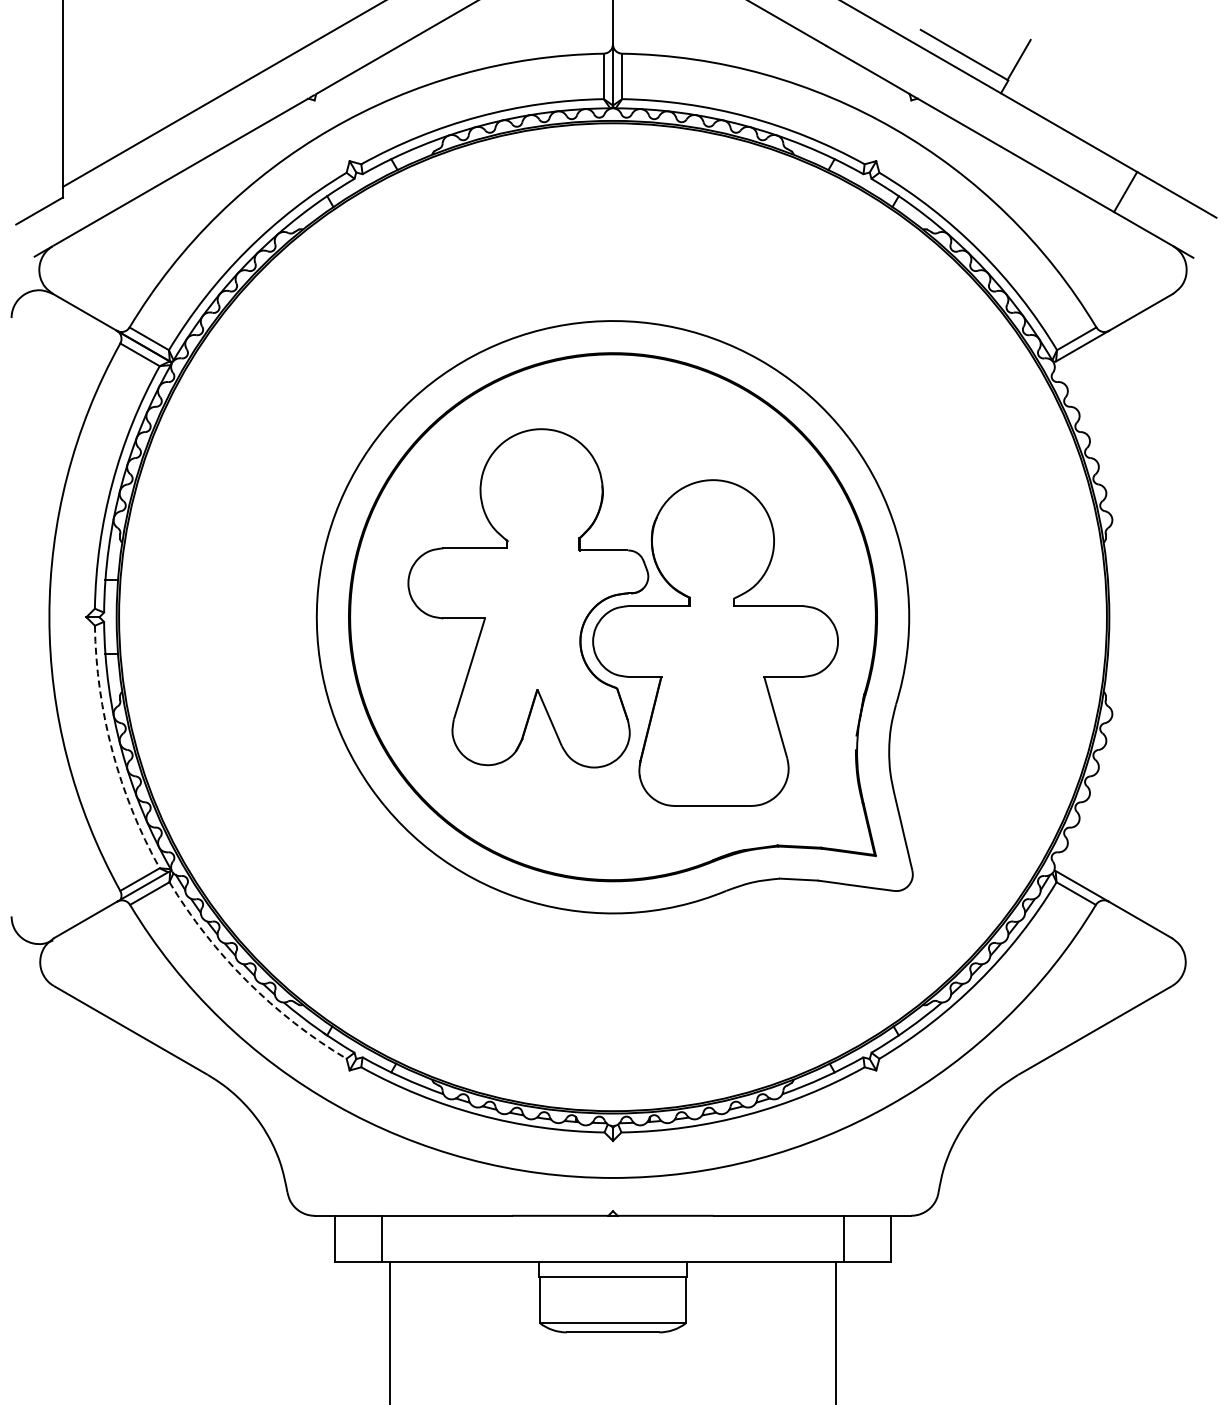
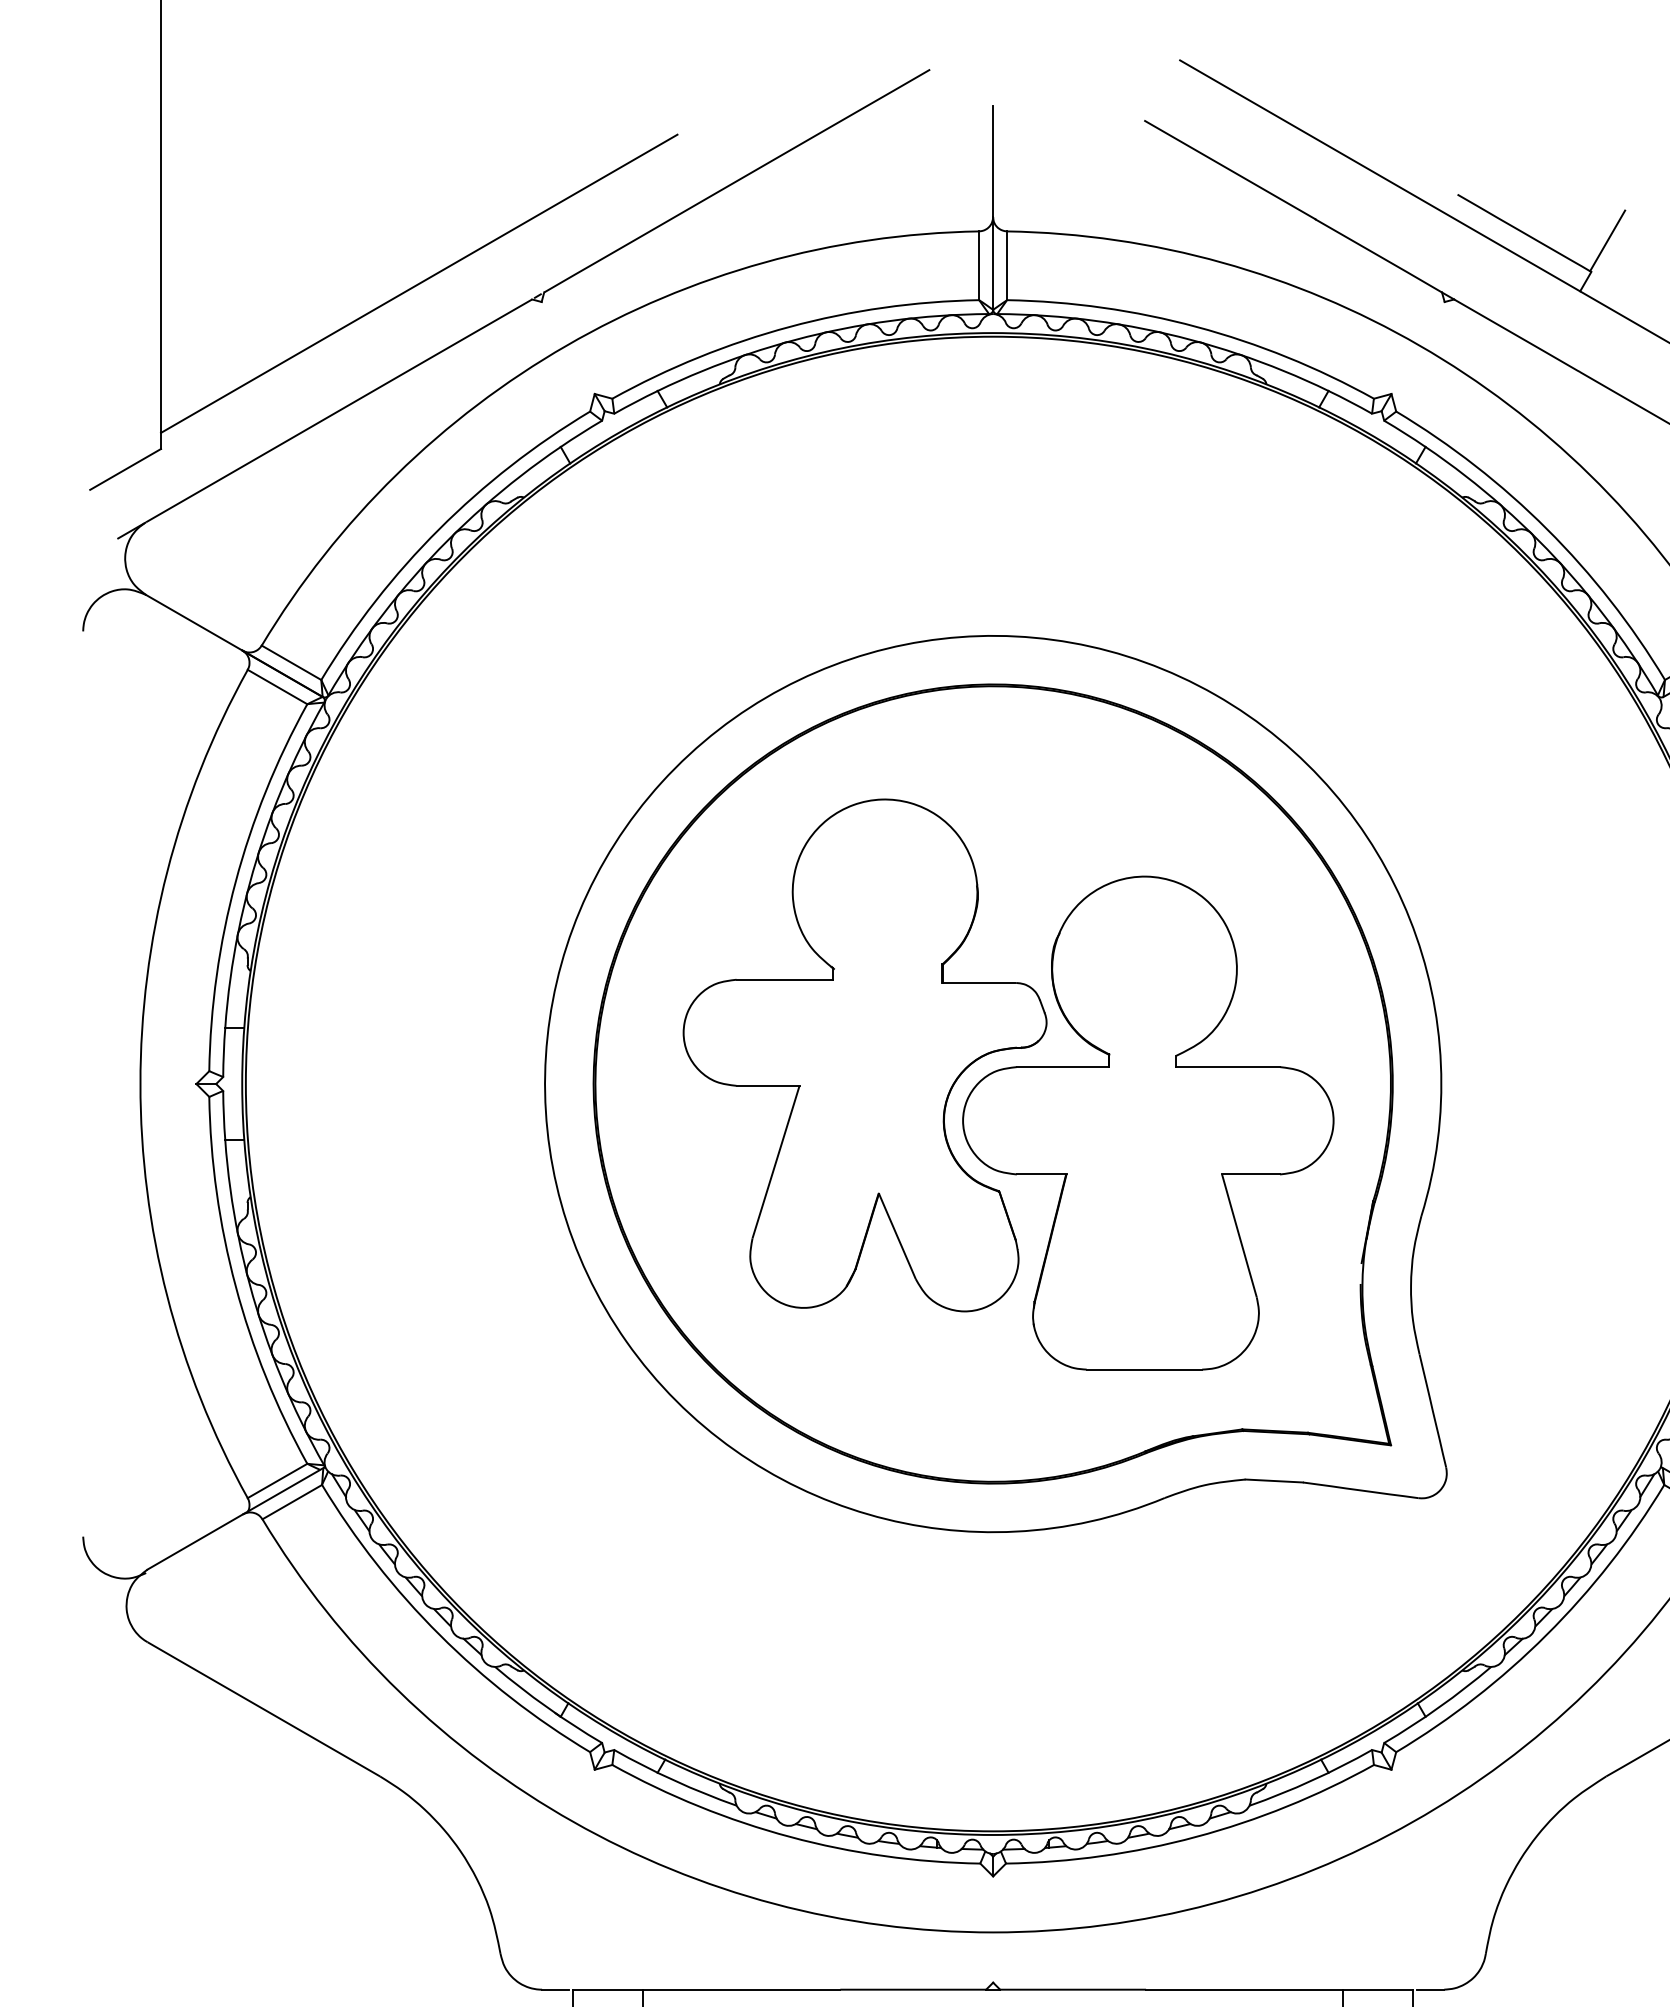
arc: (112, 750) -> (235, 1285), dashed -> solid
arc: (247, 981) -> (440, 1635), dashed -> solid

